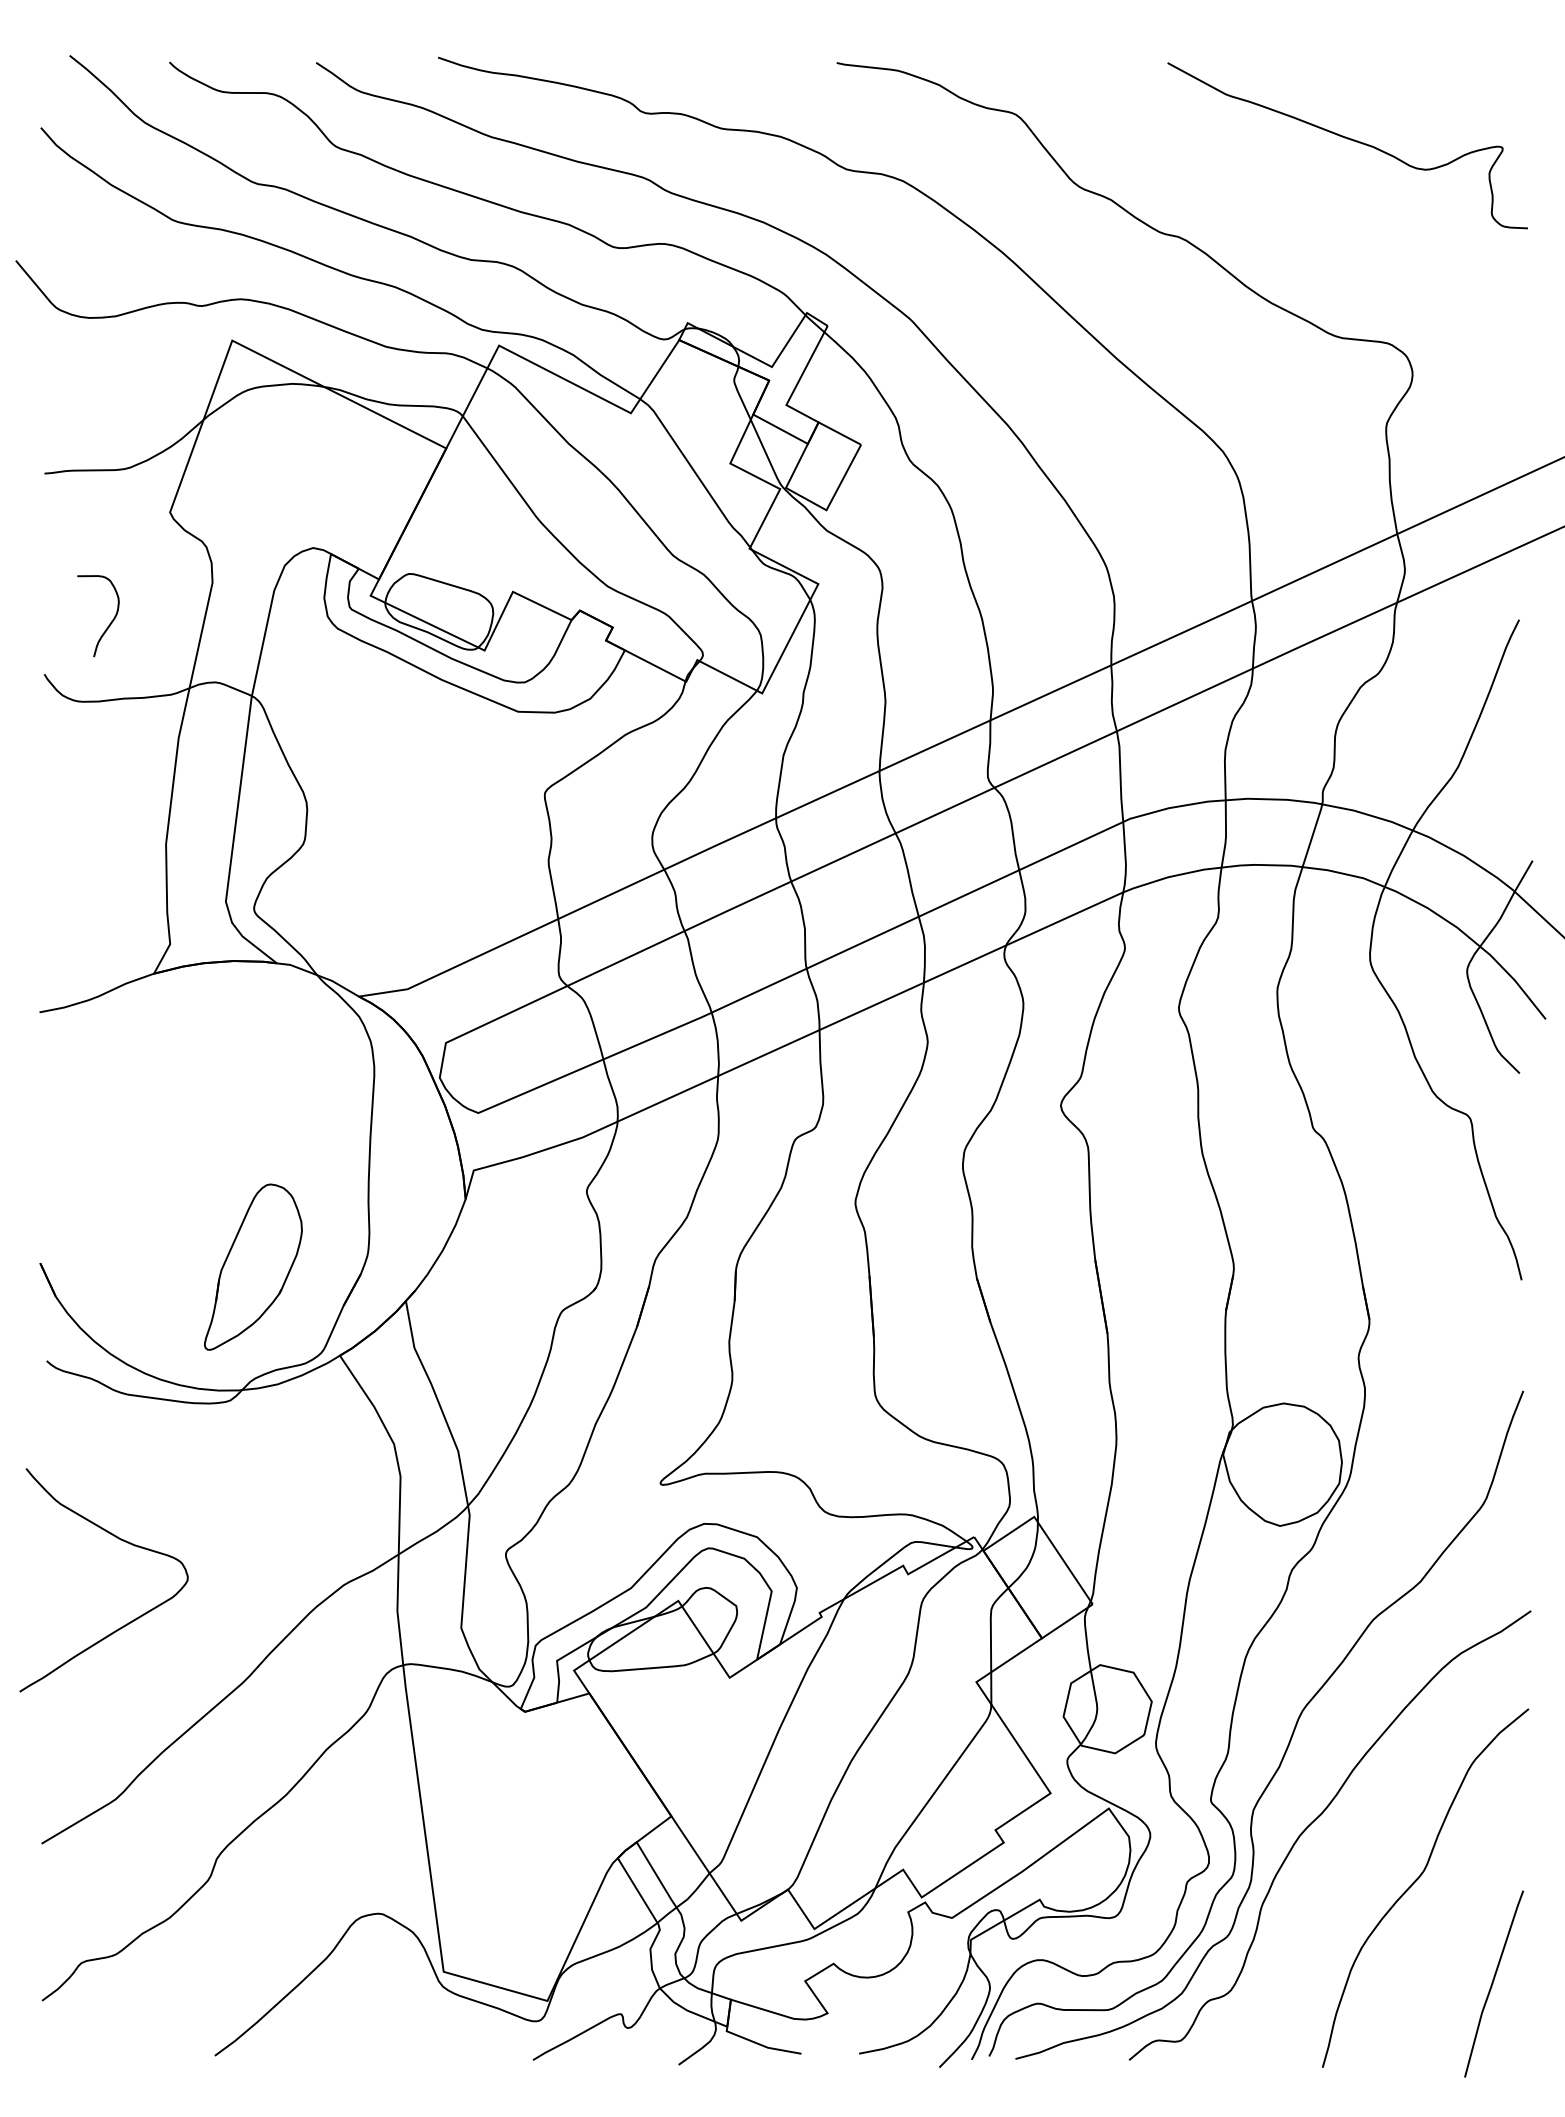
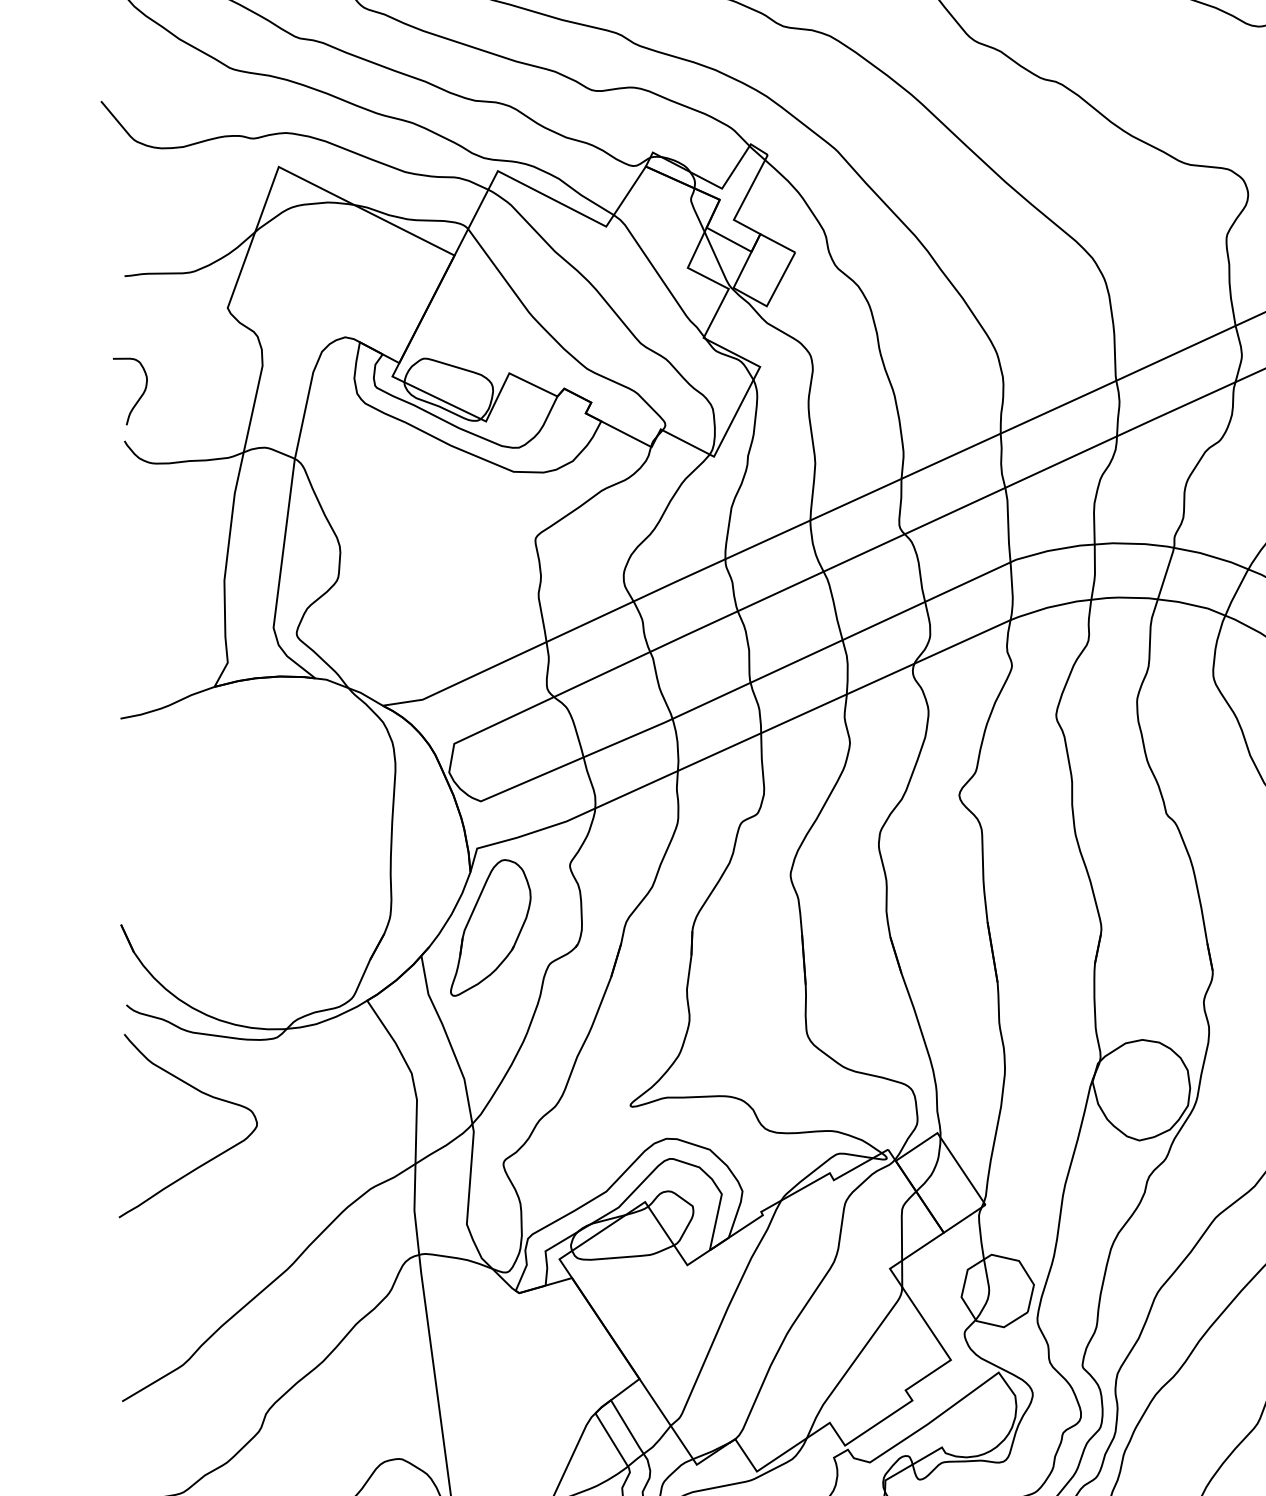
curve: (109, 623) -> (139, 397), moved
part: (253, 1266) -> (490, 927), moved
curve: (120, 1540) -> (201, 1093), moved

